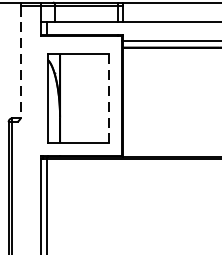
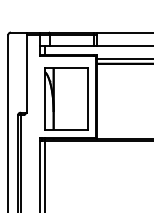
line: (20, 61) -> (26, 73), dashed -> solid
line: (108, 97) -> (87, 98), dashed -> solid

